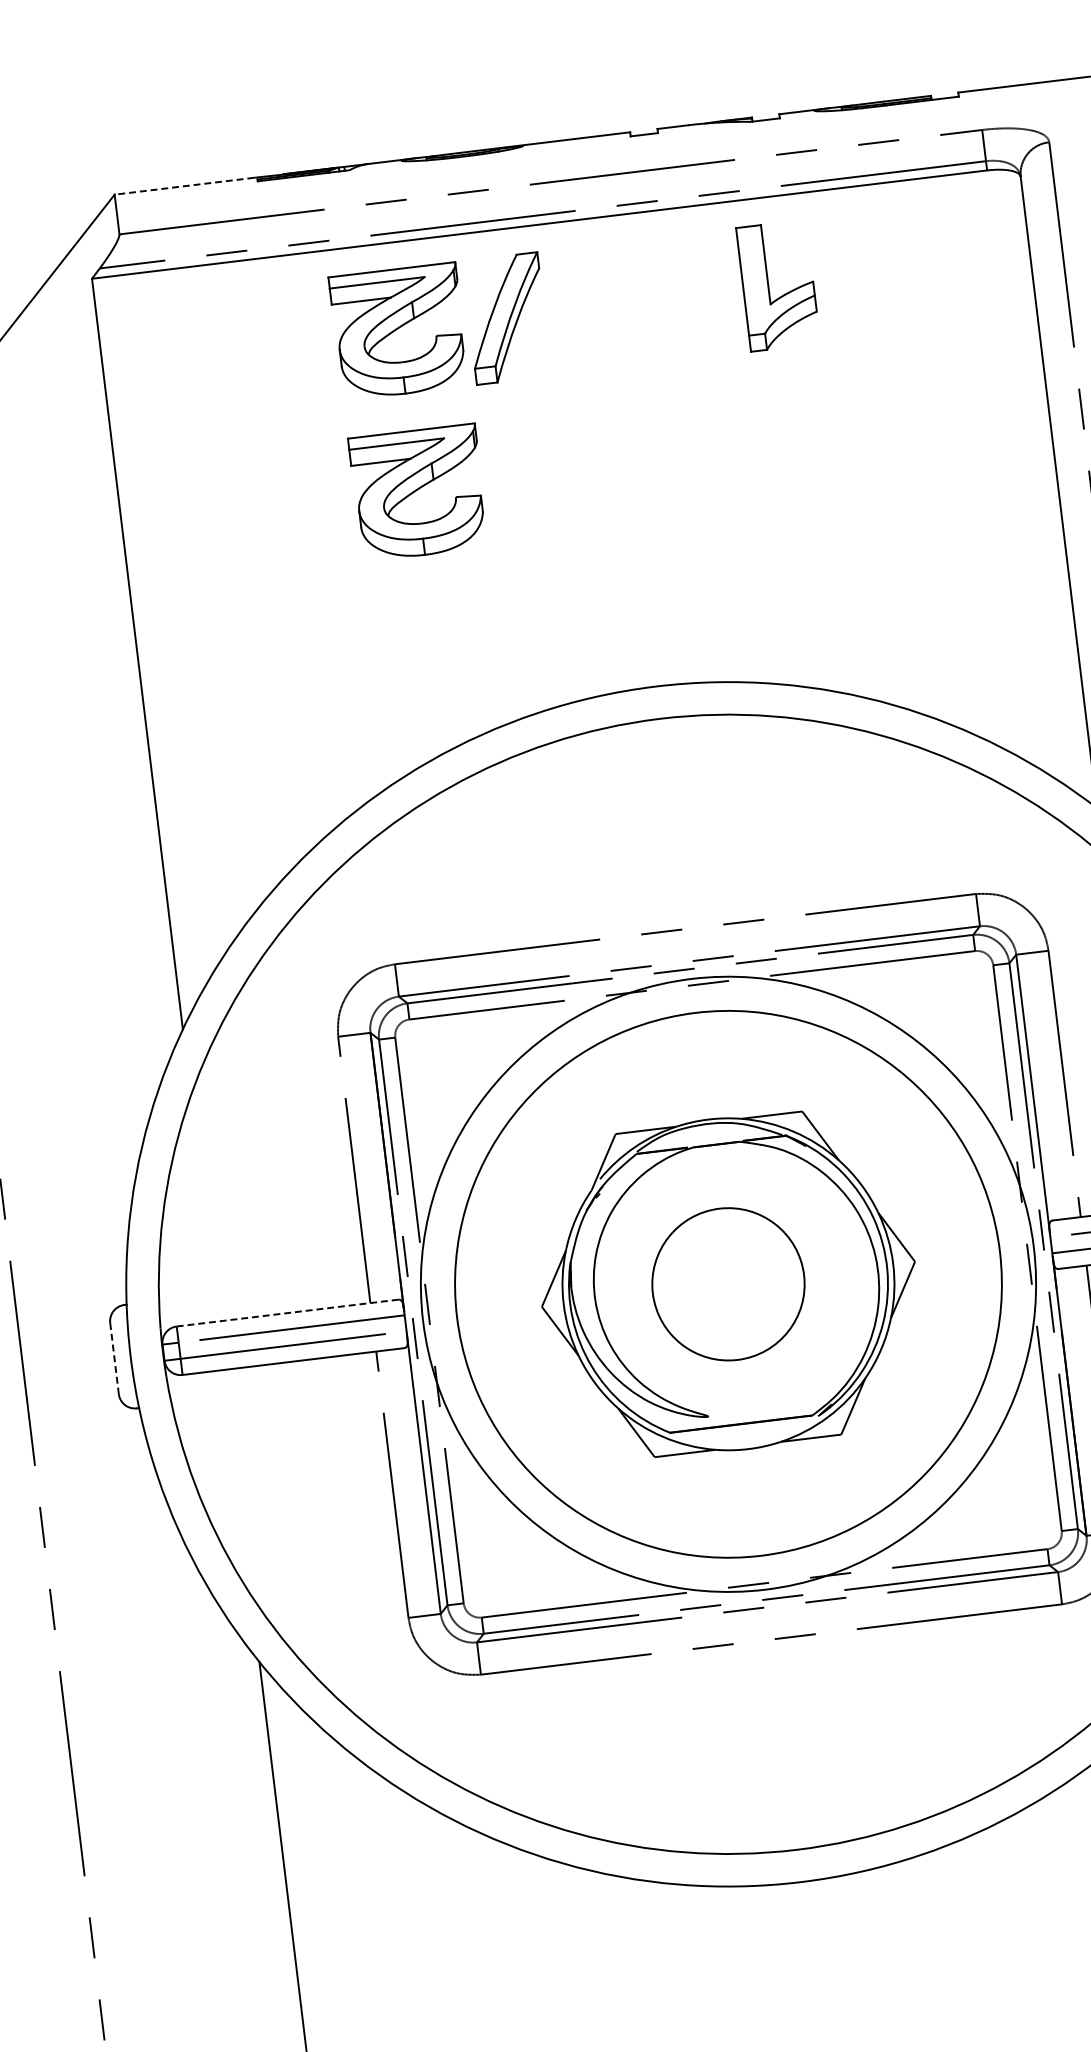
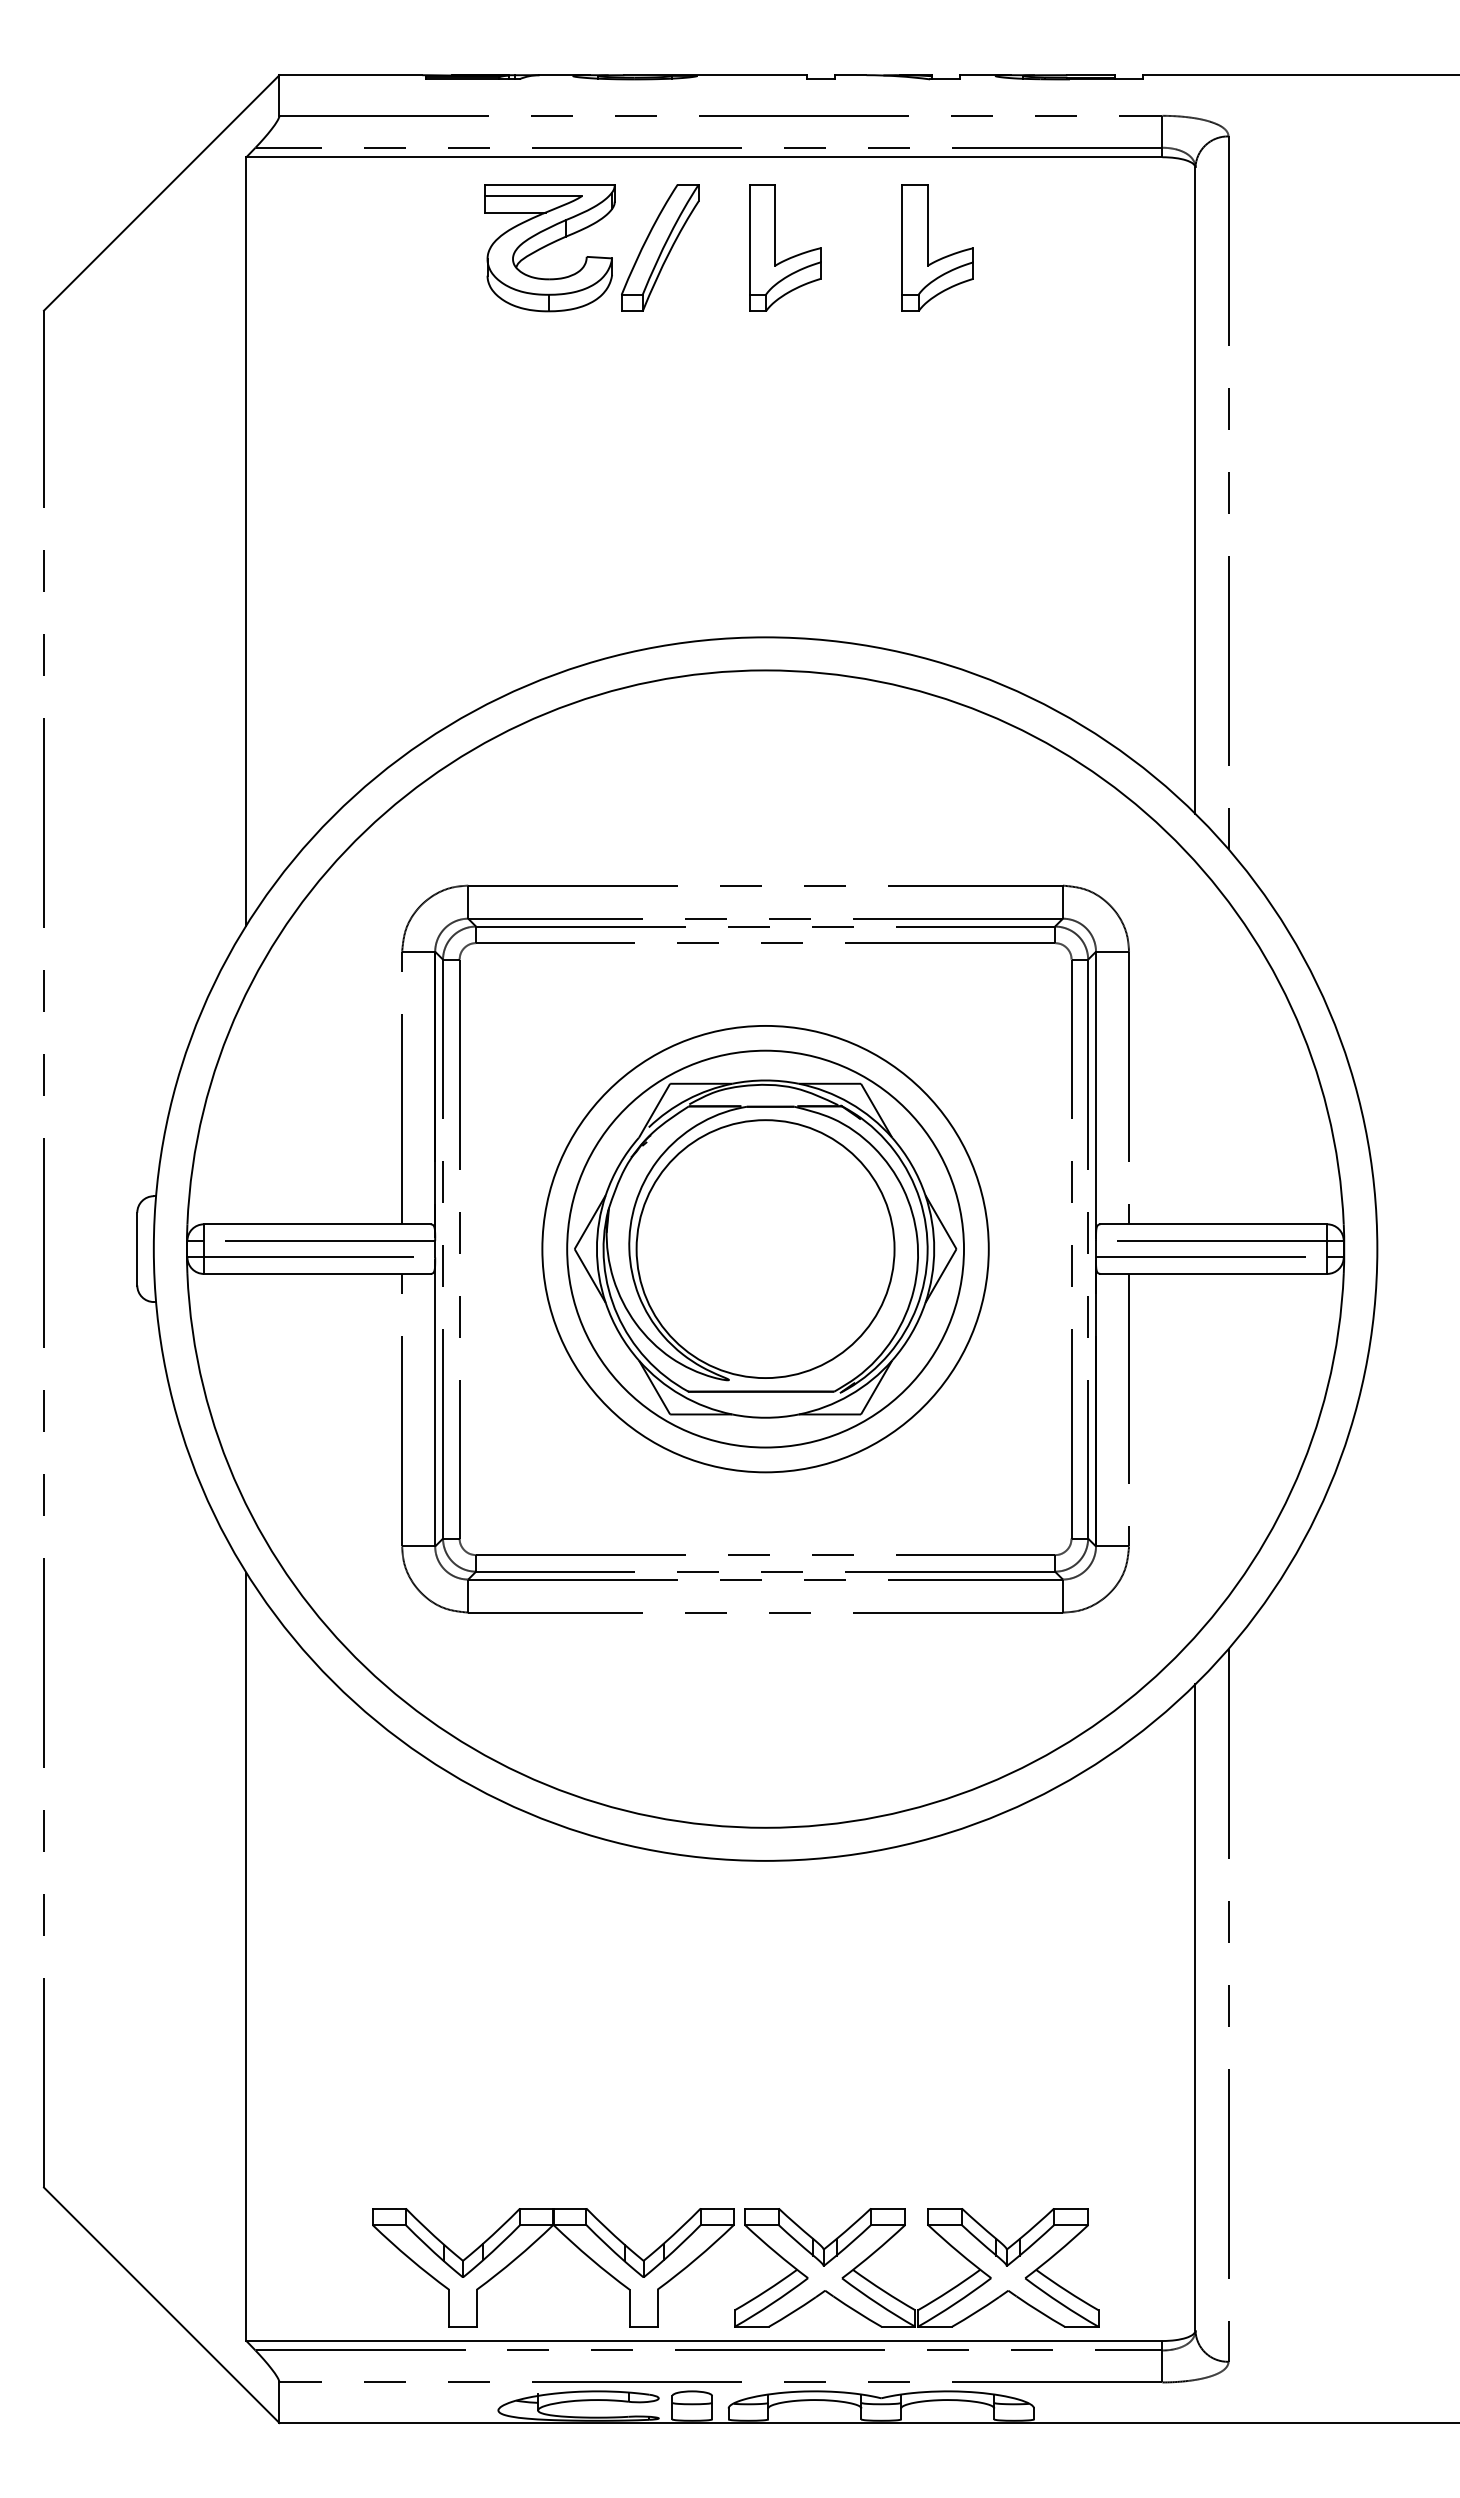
line: (184, 186) -> (350, 75), dashed -> solid
part: (619, 304) -> (775, 247), added
part: (418, 493) -> (549, 413), removed
circle: (728, 1283) -> (765, 1248), size x0.71
circle: (728, 1283) -> (765, 1248), size x0.71
circle: (728, 1284) -> (765, 1249), size x1.67
line: (287, 1313) -> (317, 1224), dashed -> solid
line: (114, 1358) -> (137, 1249), dashed -> solid

